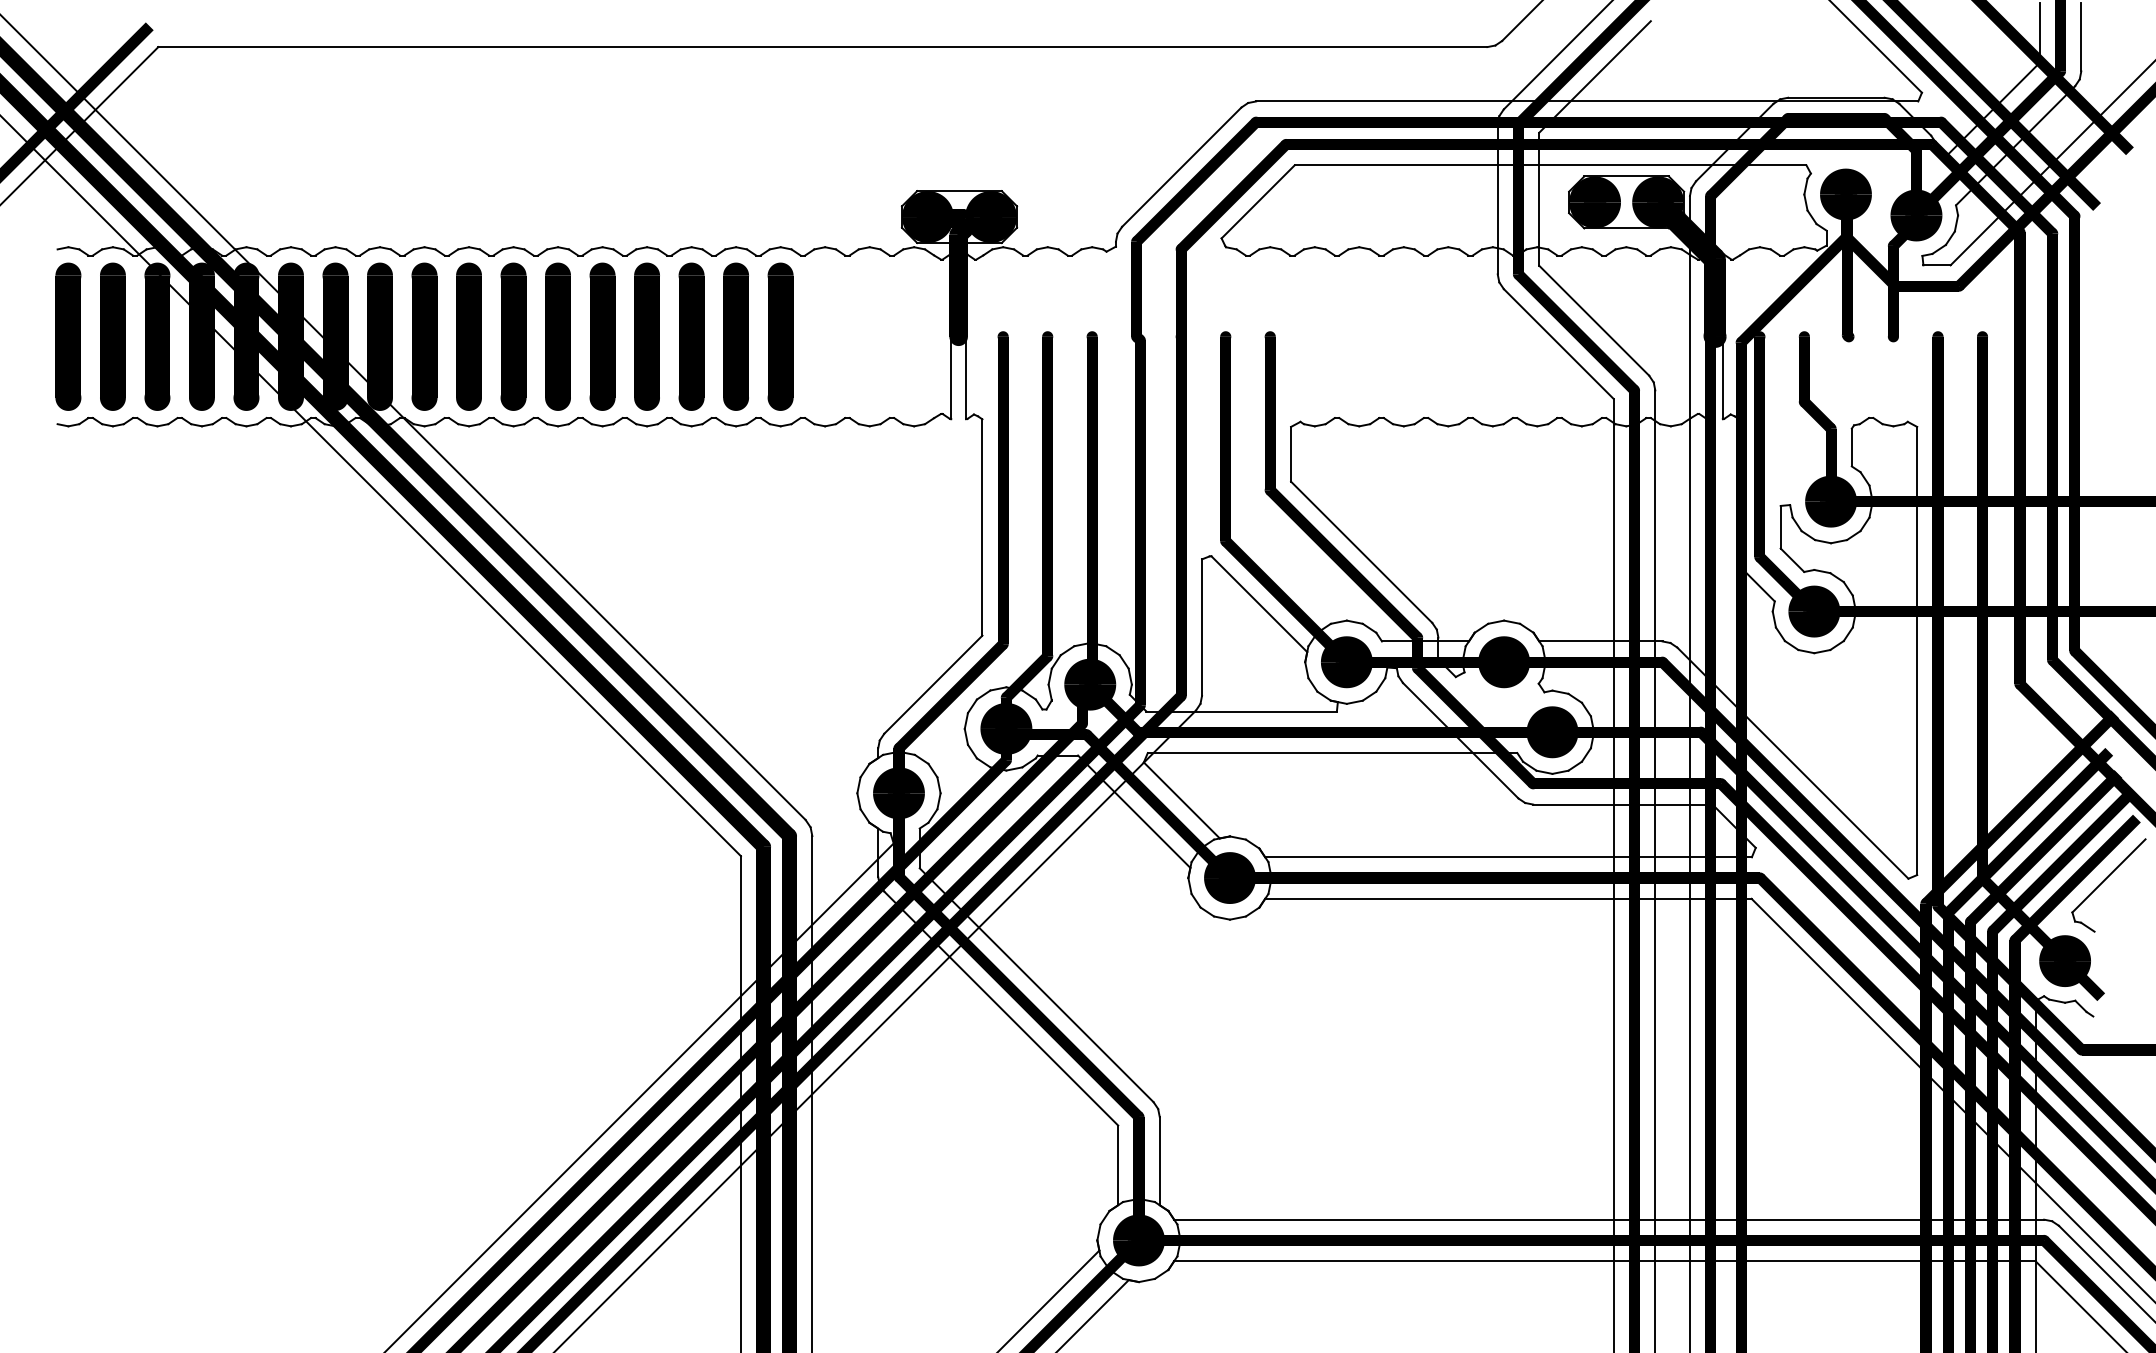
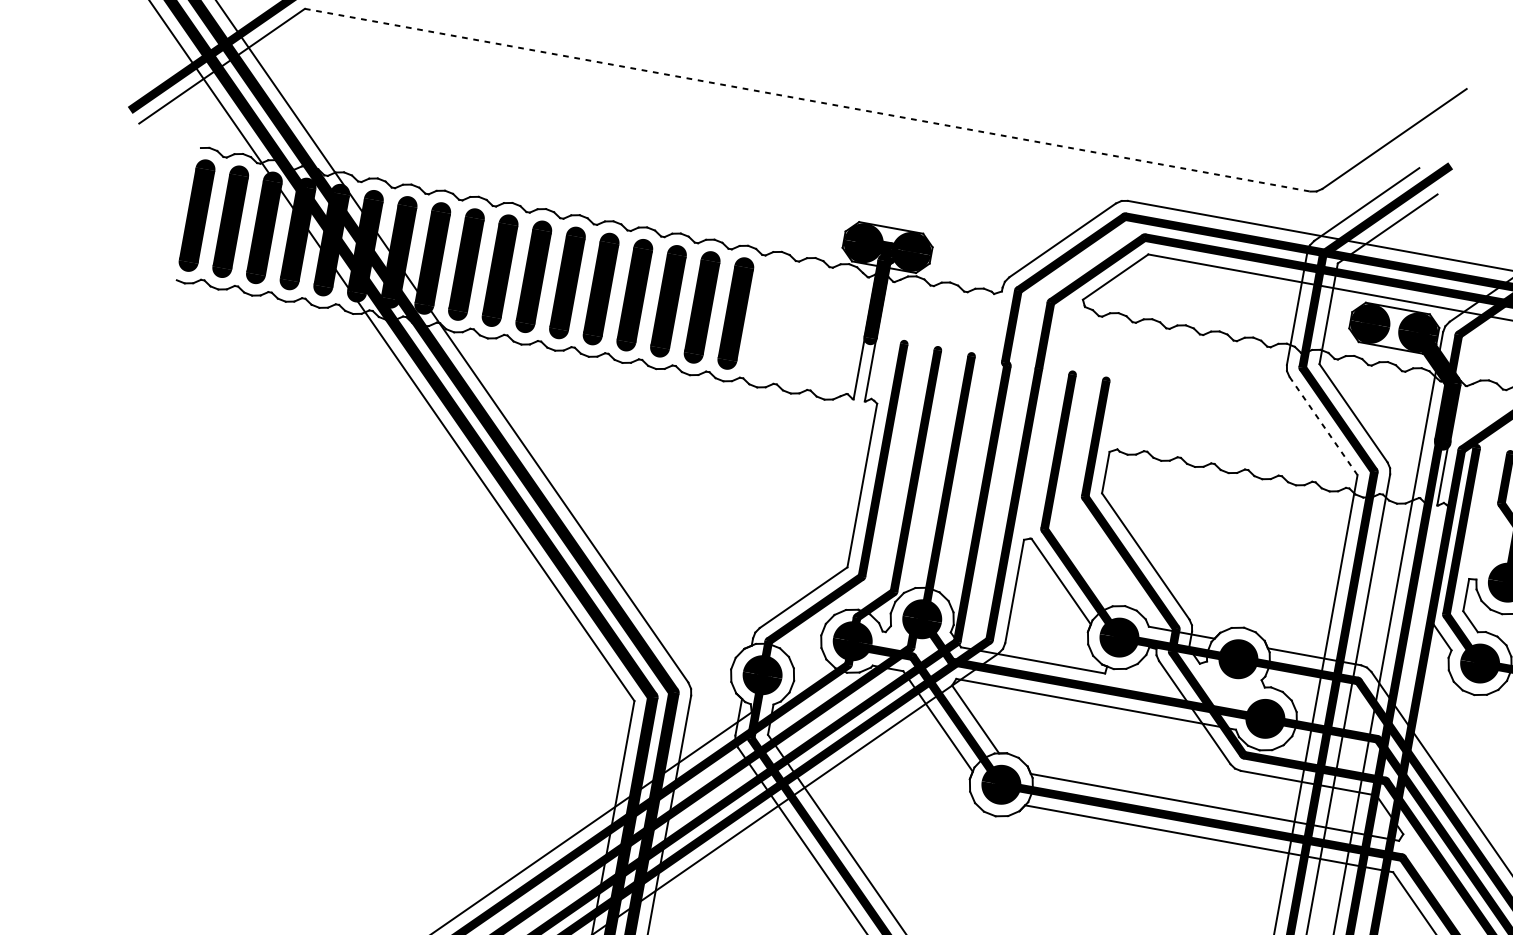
line: (822, 47) -> (807, 100), solid -> dashed
line: (1558, 344) -> (1323, 426), solid -> dashed

